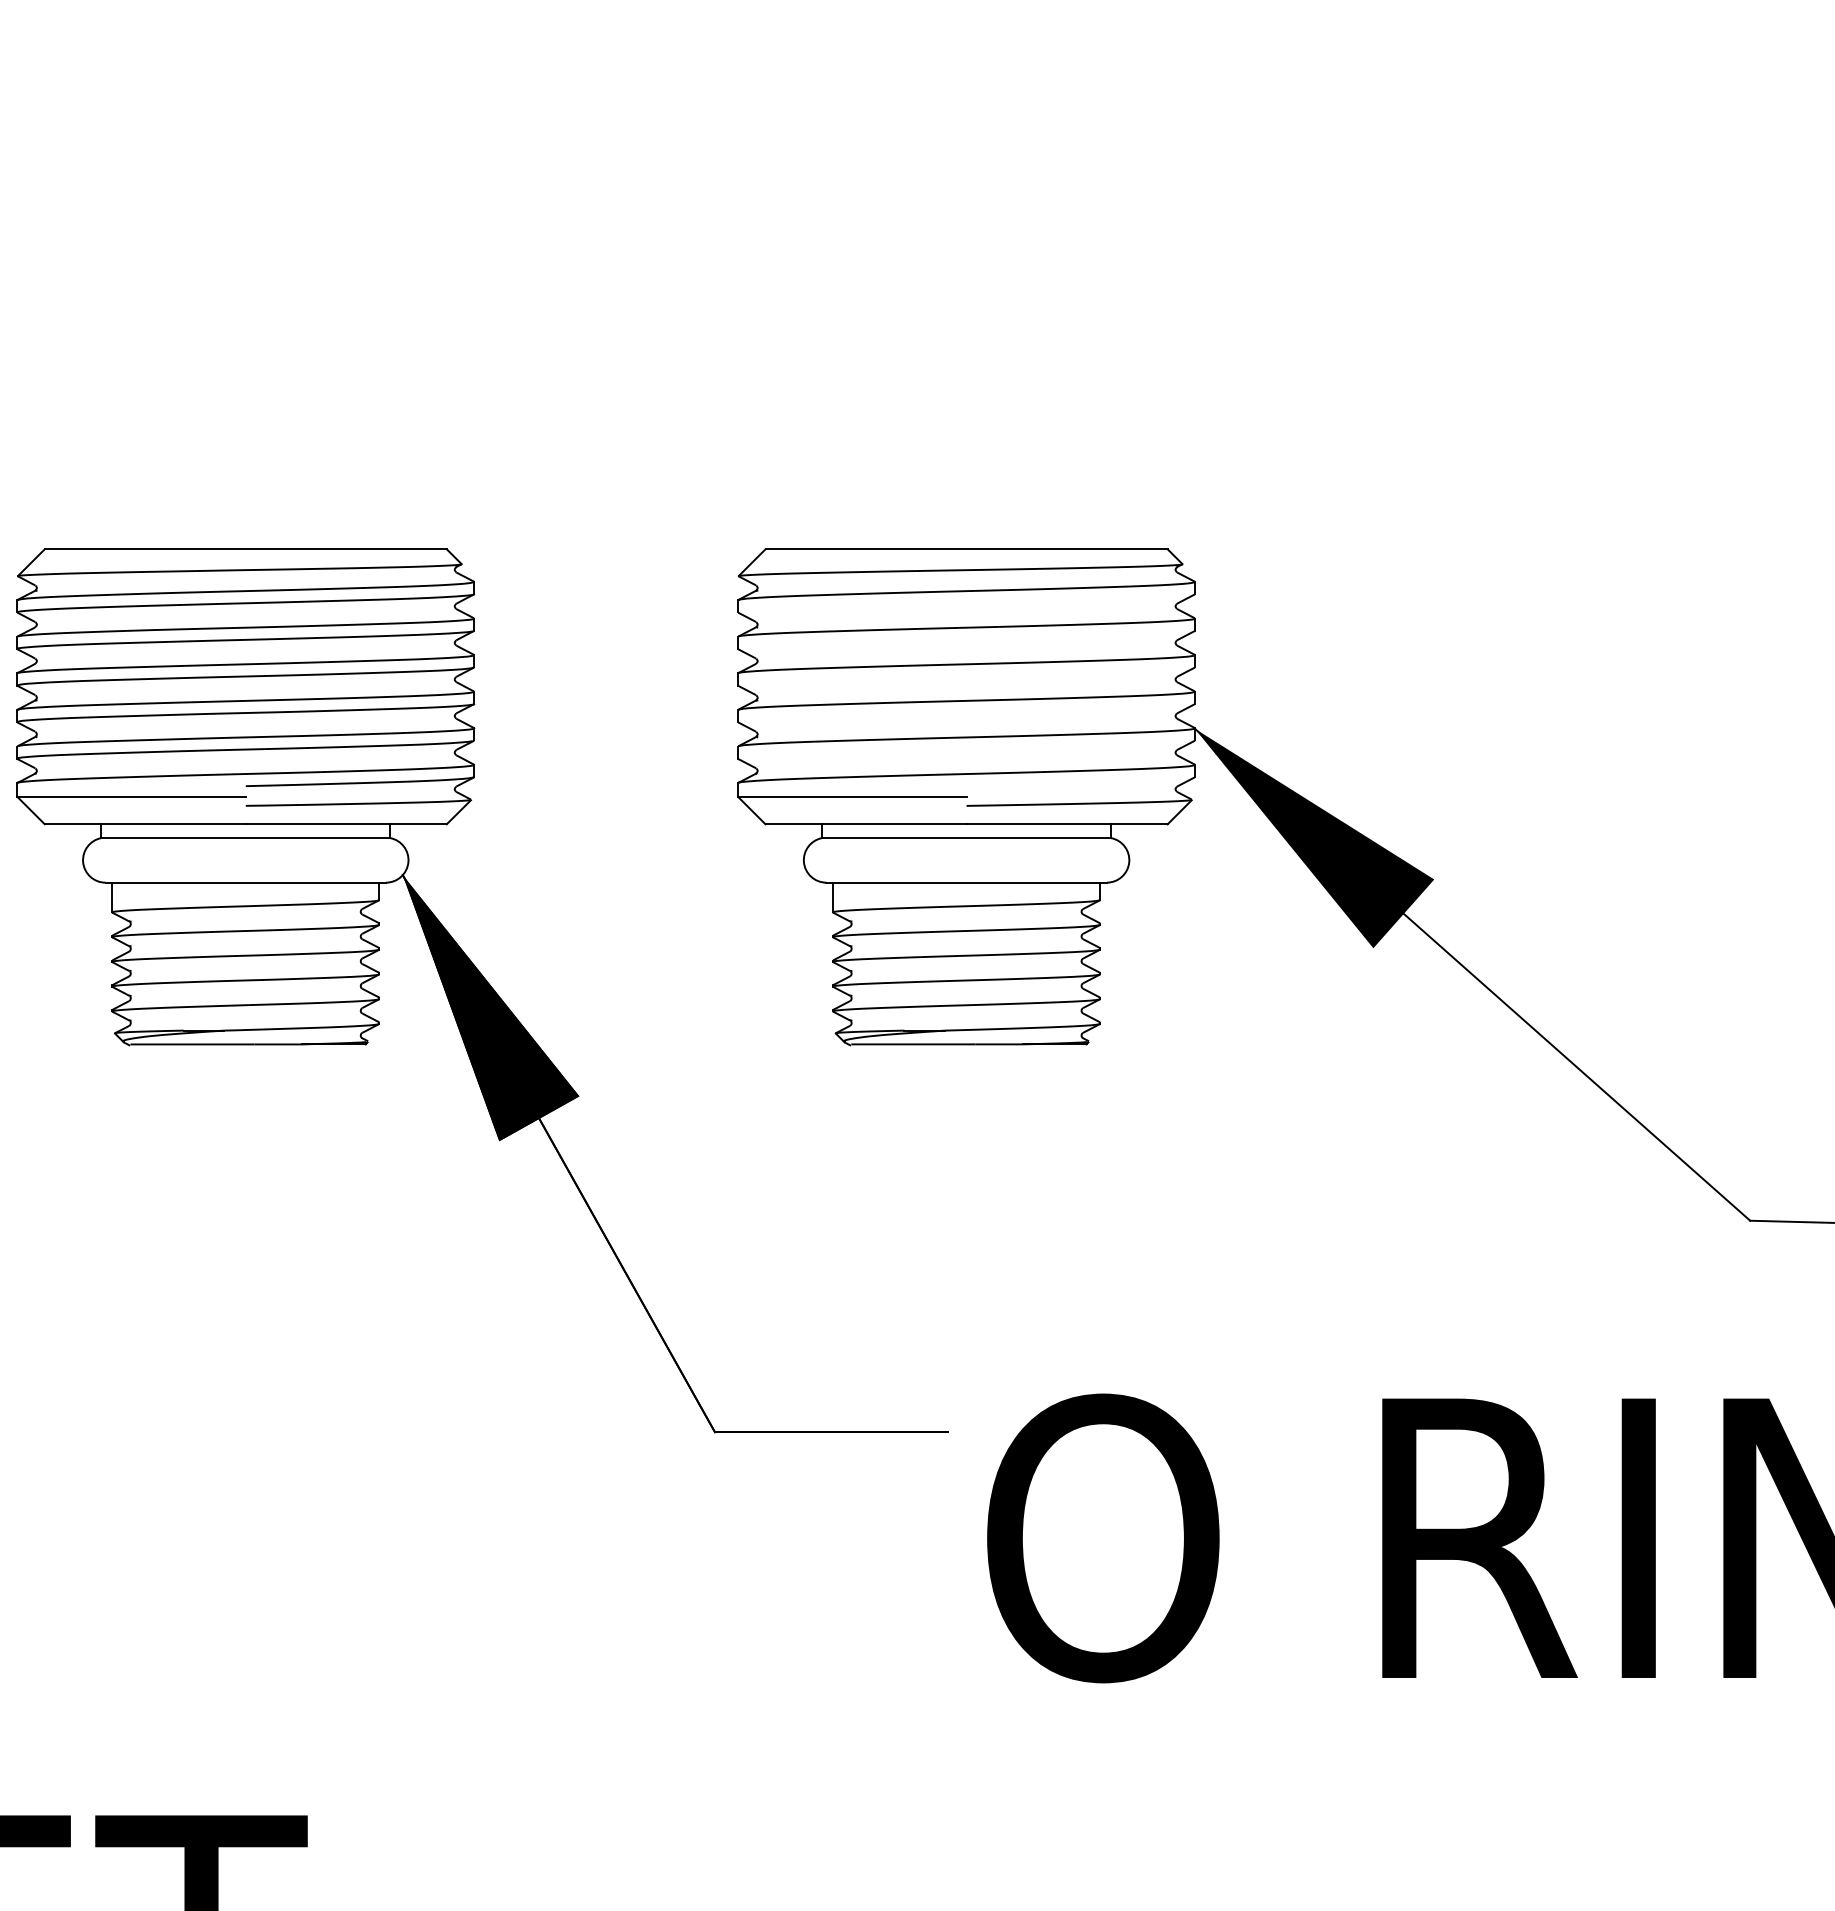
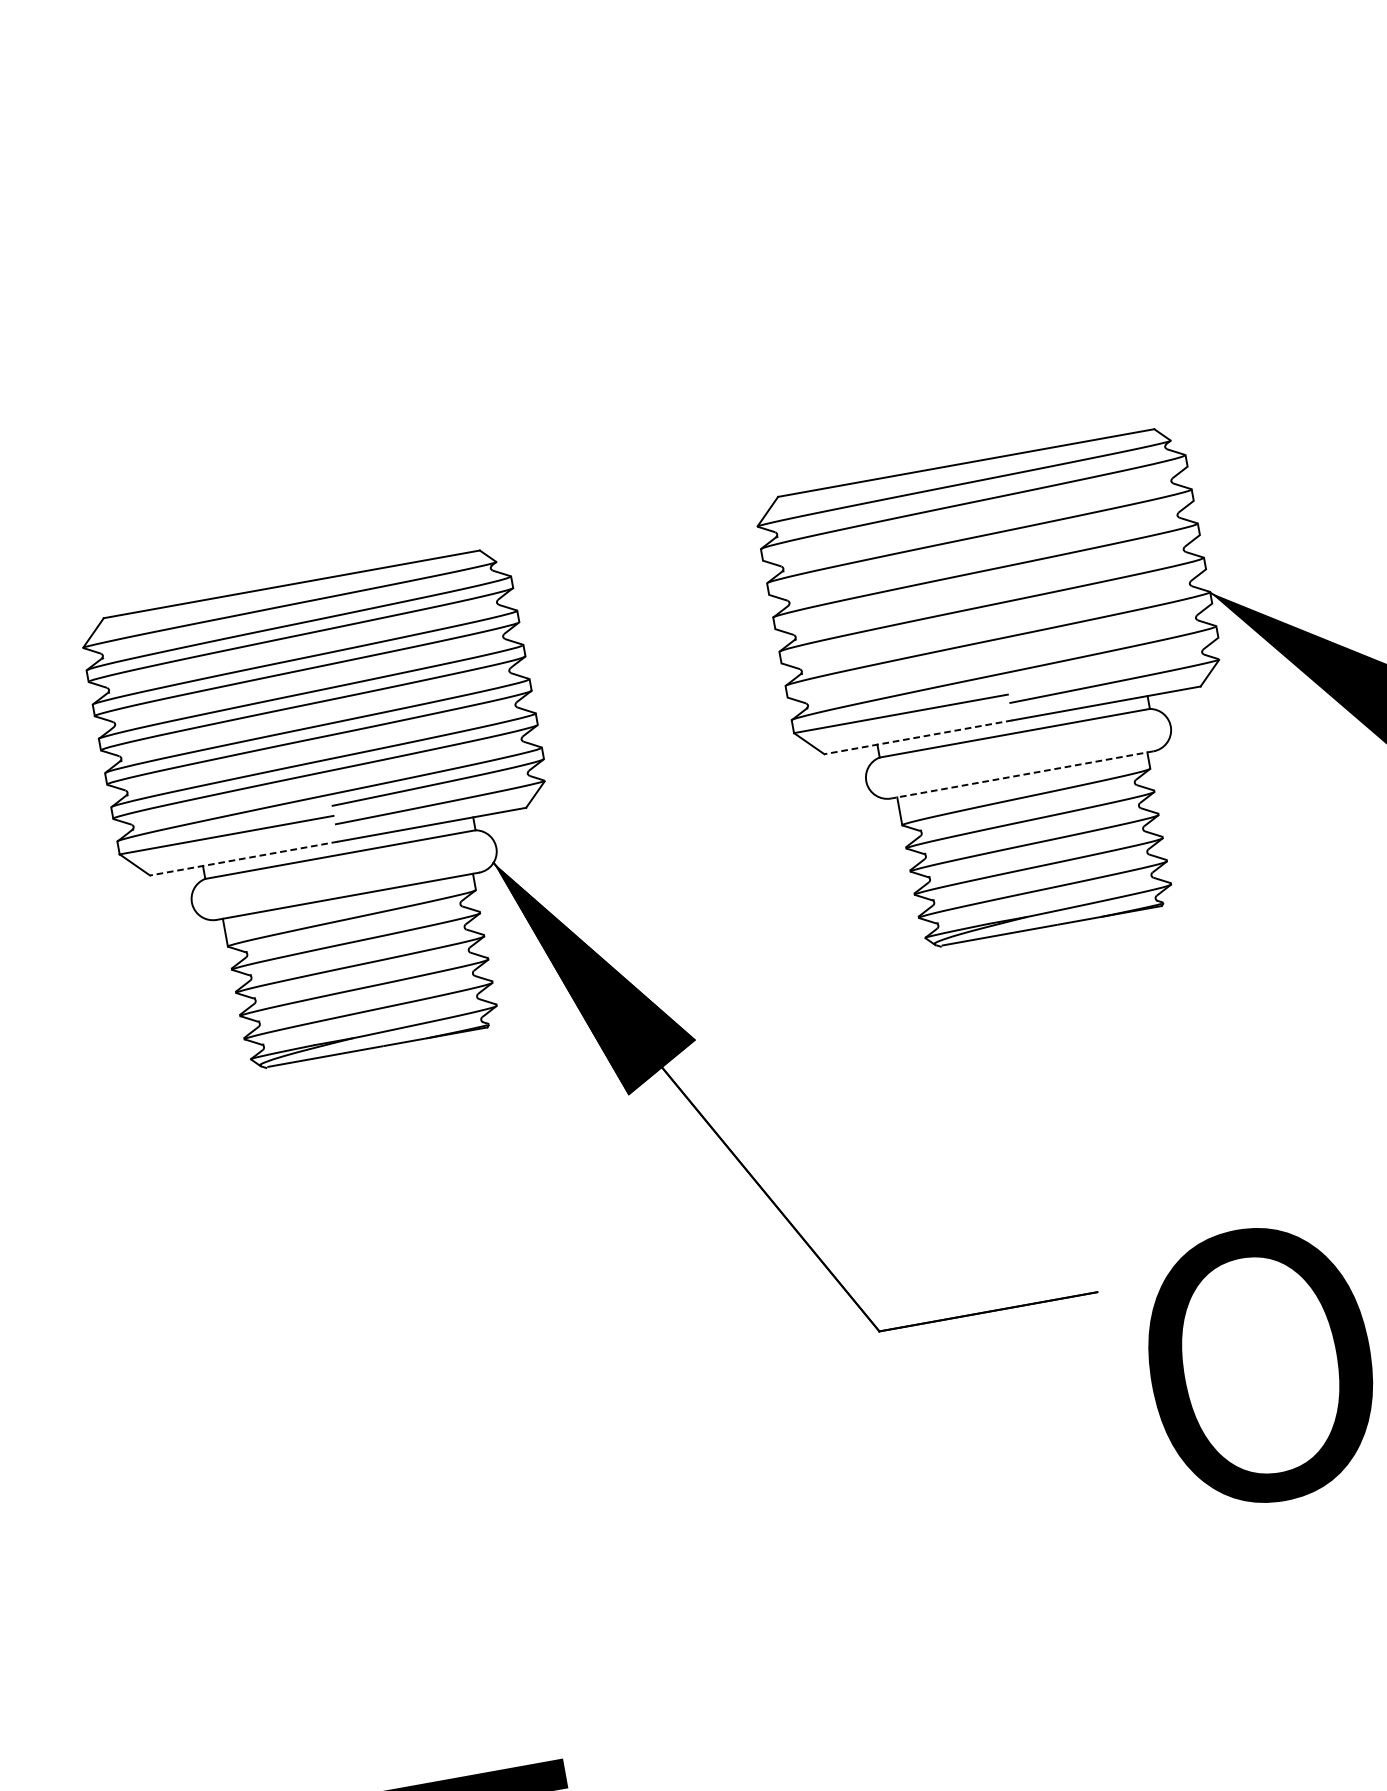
line: (144, 824) -> (243, 858), solid -> dashed
line: (866, 824) -> (918, 737), solid -> dashed
line: (966, 882) -> (1022, 774), solid -> dashed

